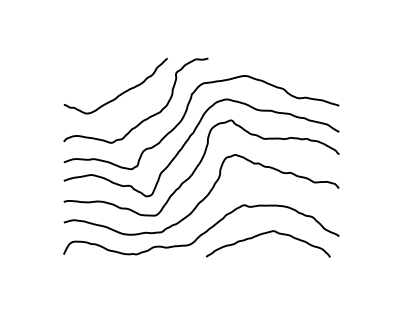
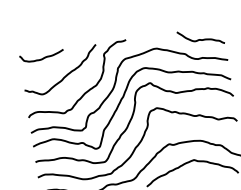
curve: (94, 65) -> (42, 58), added
curve: (307, 72) -> (200, 39), added

